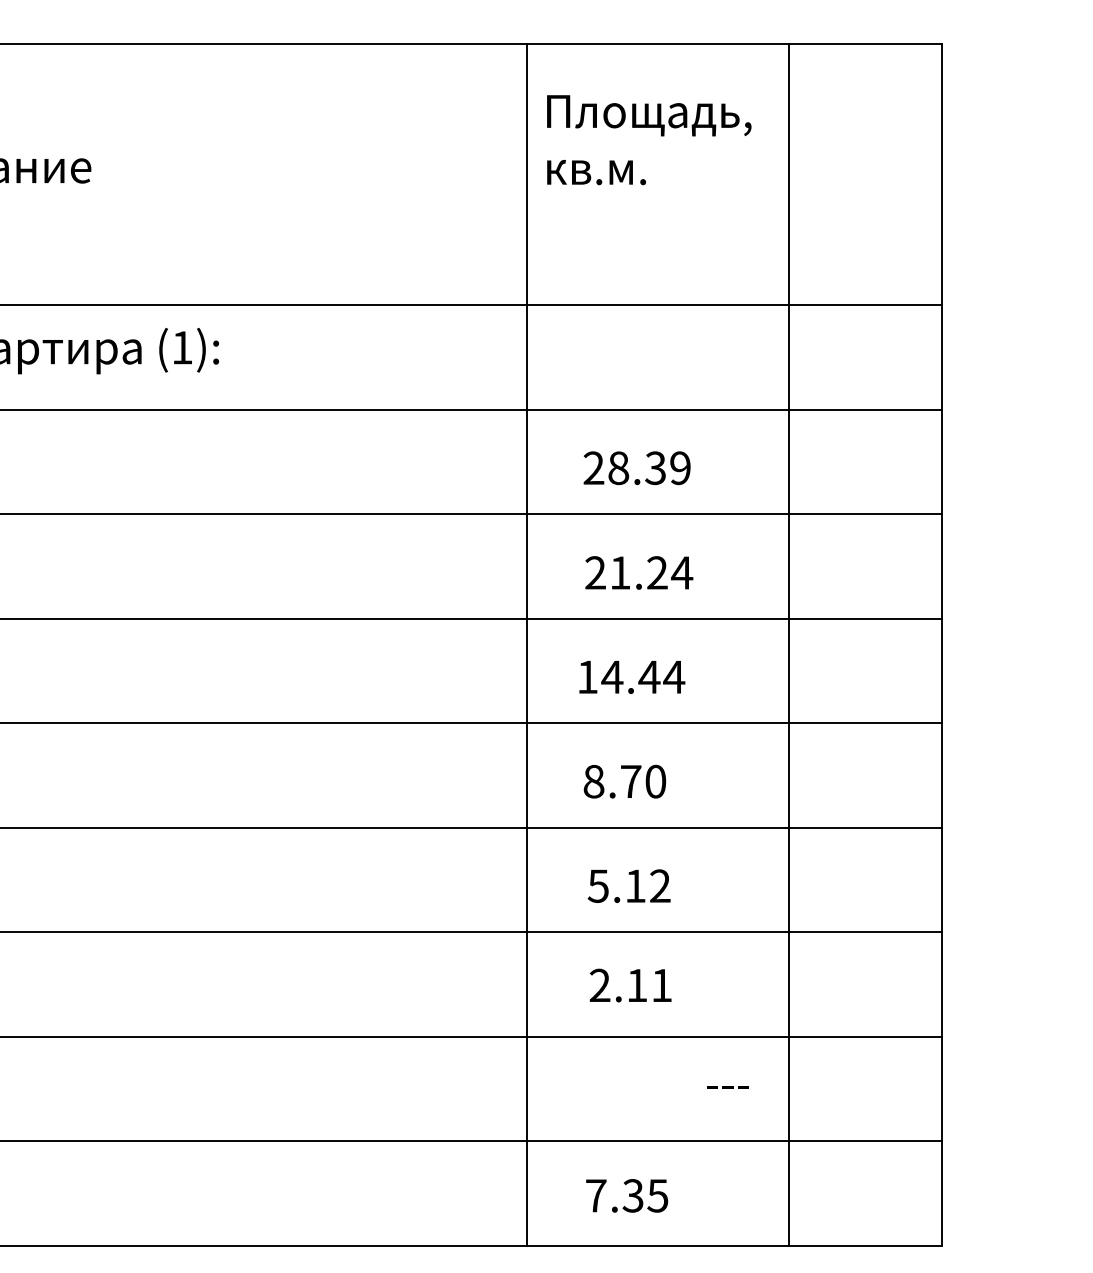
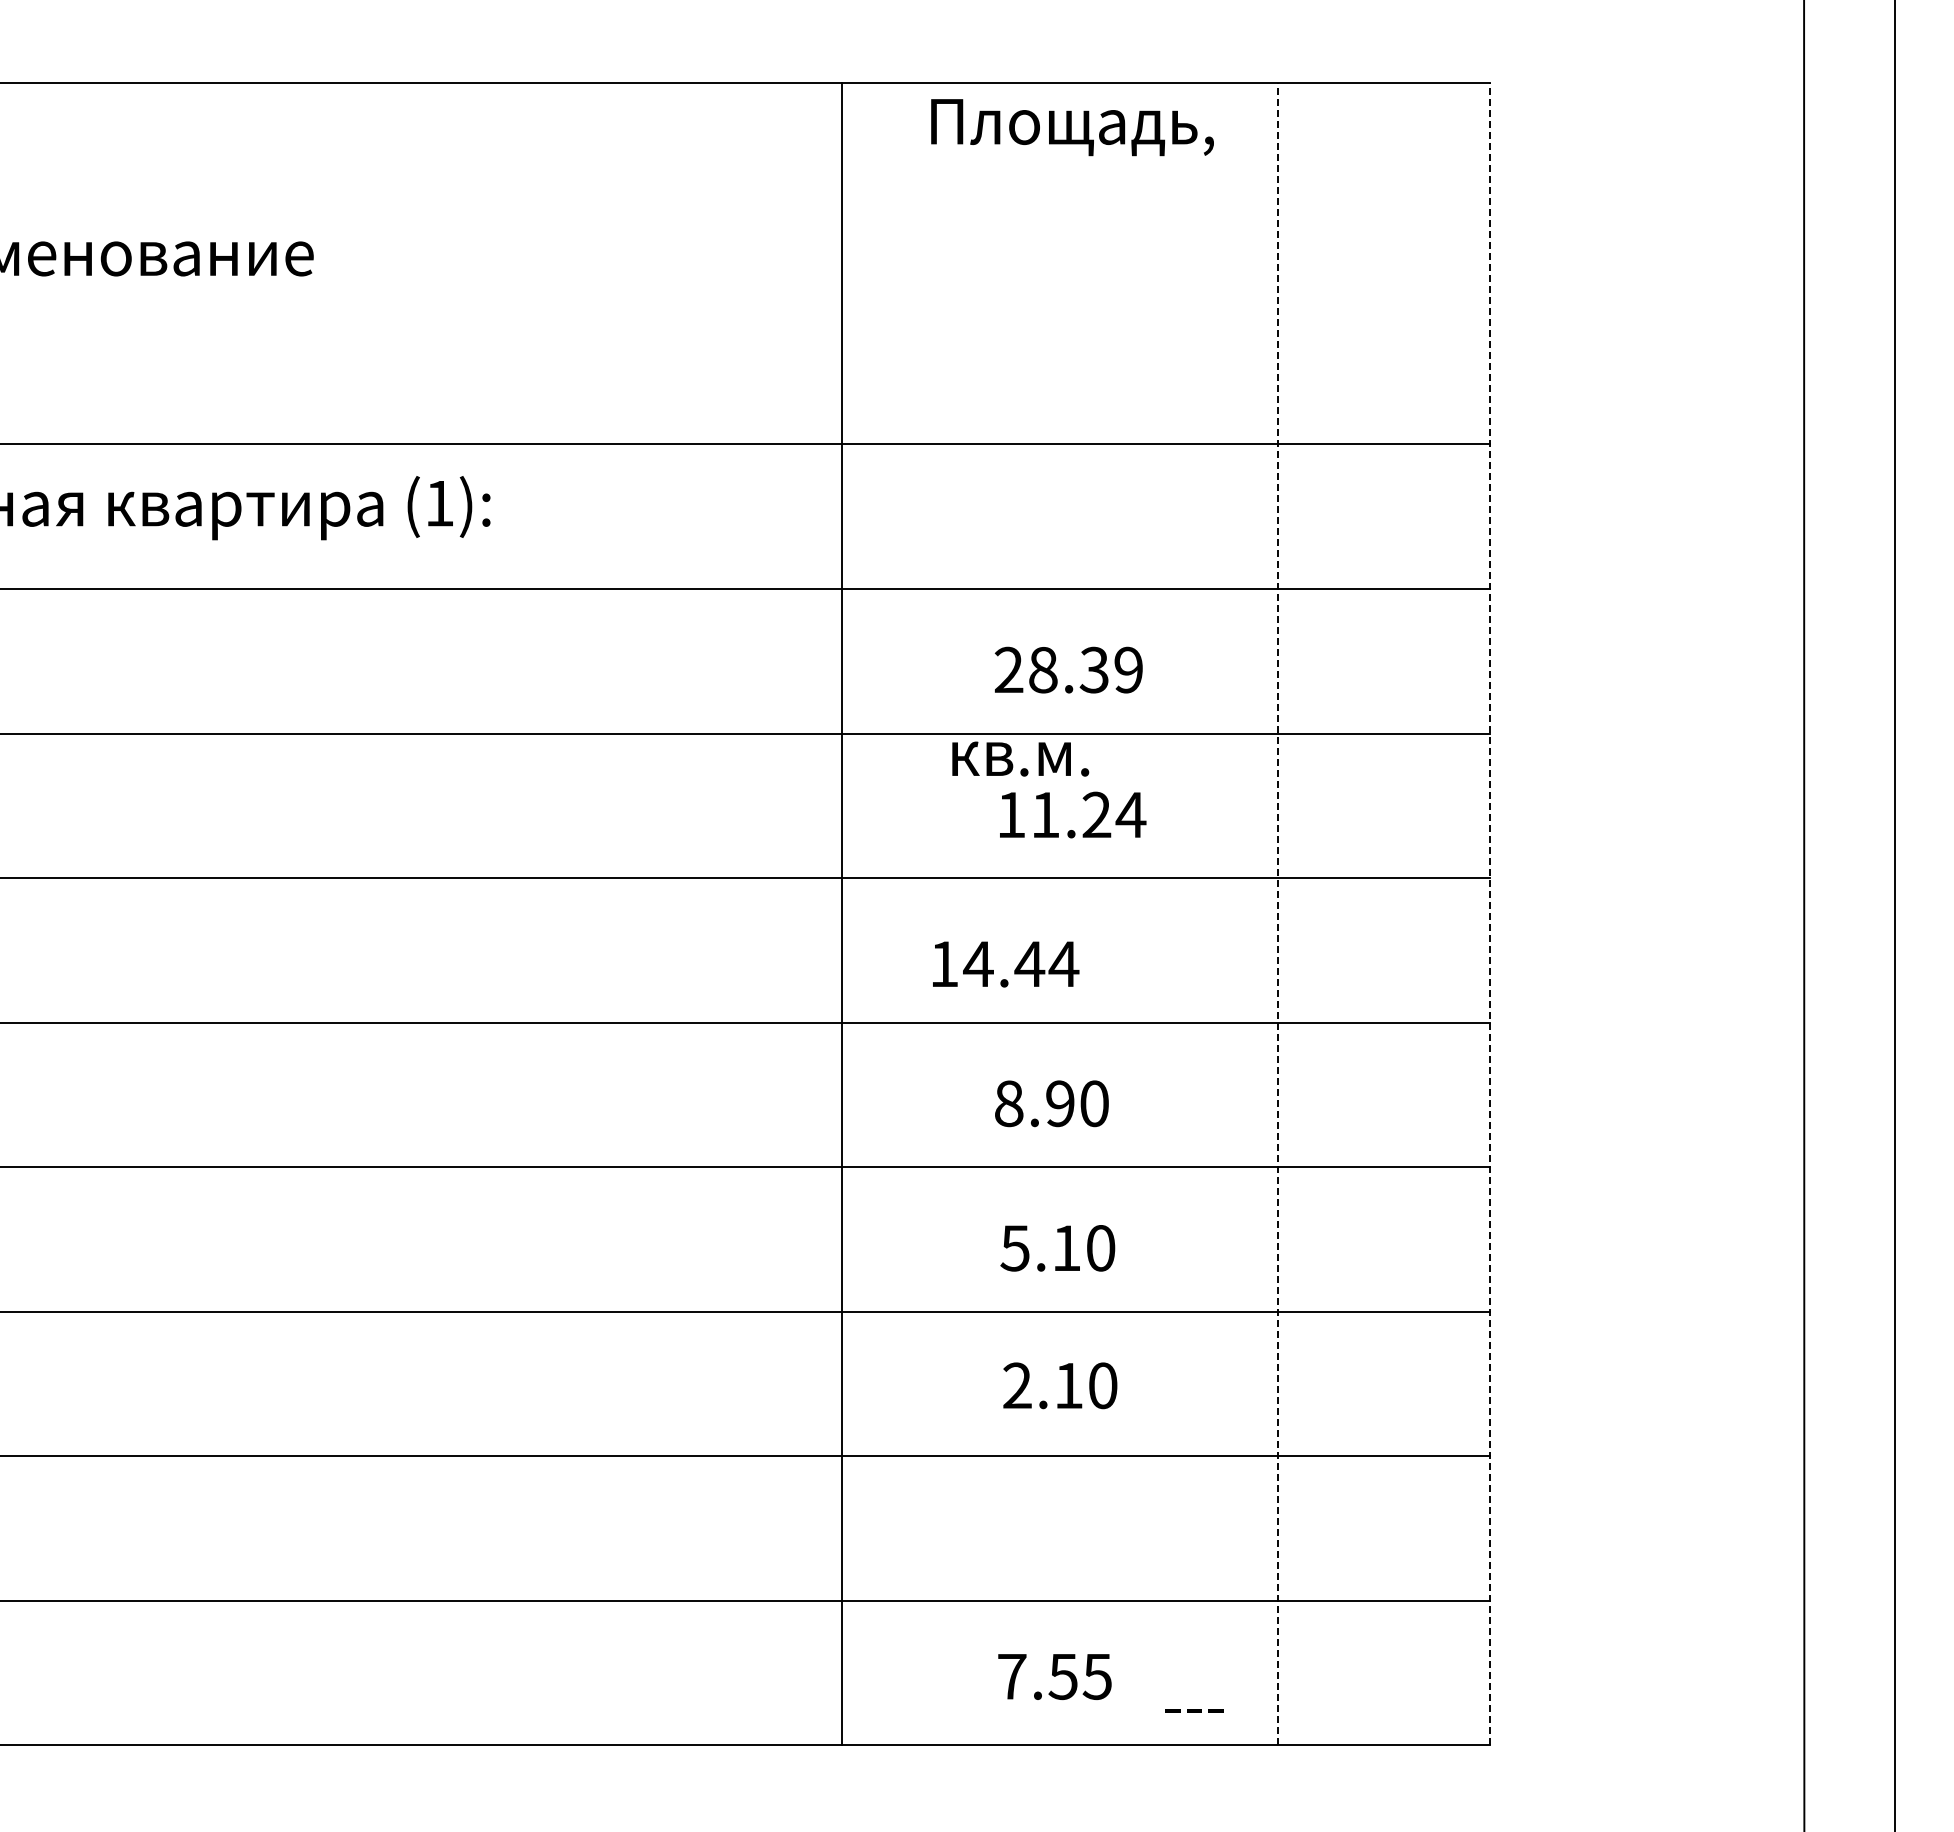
text: (649, 115) -> (1072, 127), moved
text: (596, 172) -> (1020, 758), moved
text: (595, 572) -> (1011, 814), 21.24 -> 11.24
line: (527, 644) -> (842, 914), moved
line: (788, 644) -> (1278, 913), solid -> dashed
line: (941, 644) -> (1490, 913), solid -> dashed
text: (632, 677) -> (1006, 964), moved
text: (631, 781) -> (1060, 1103), 8.70 -> 8.90
text: (660, 886) -> (1100, 1248), 5.12 -> 5.10
text: (662, 985) -> (1103, 1385), 2.11 -> 2.10
text: (728, 1087) -> (1194, 1710), moved
text: (632, 1195) -> (1062, 1676), 7.35 -> 7.55

